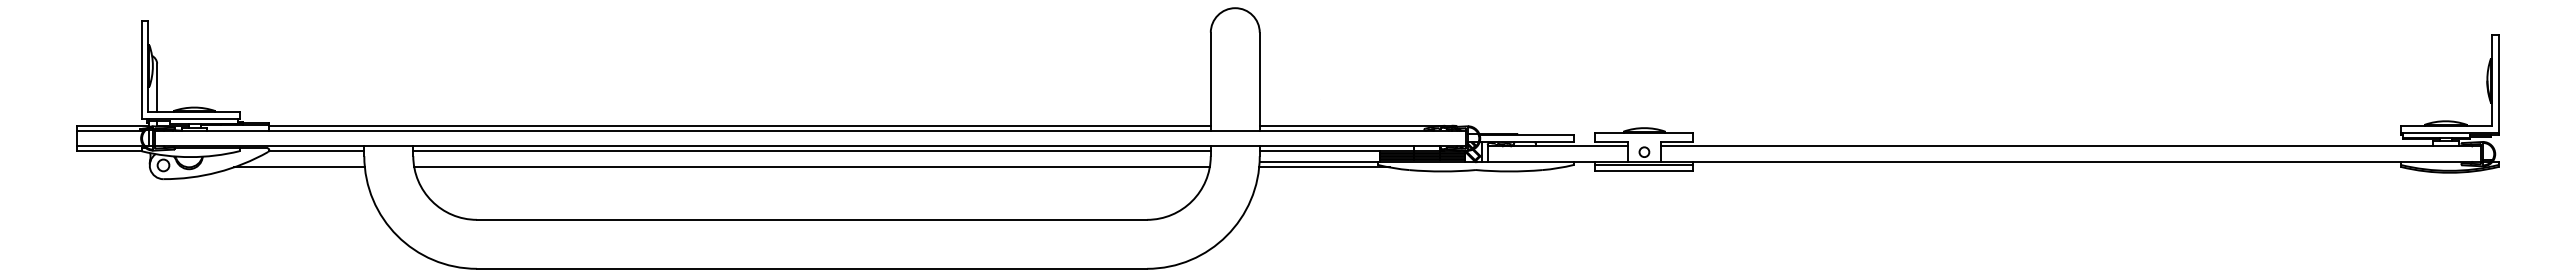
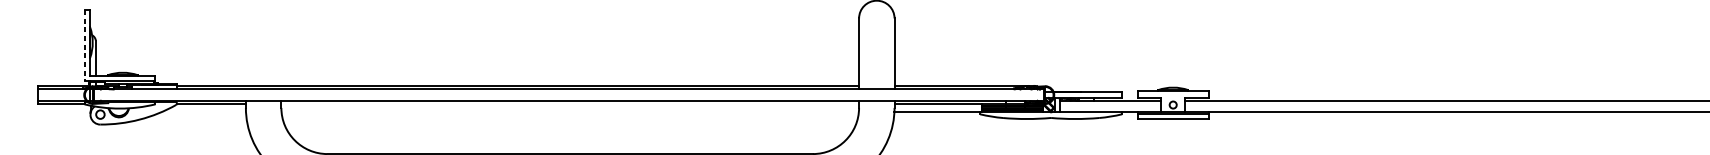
line: (141, 69) -> (84, 45), solid -> dashed
line: (811, 151) -> (569, 104), removed
line: (298, 167) -> (198, 116), removed
line: (811, 167) -> (569, 116), removed
line: (1324, 167) -> (941, 116), removed

